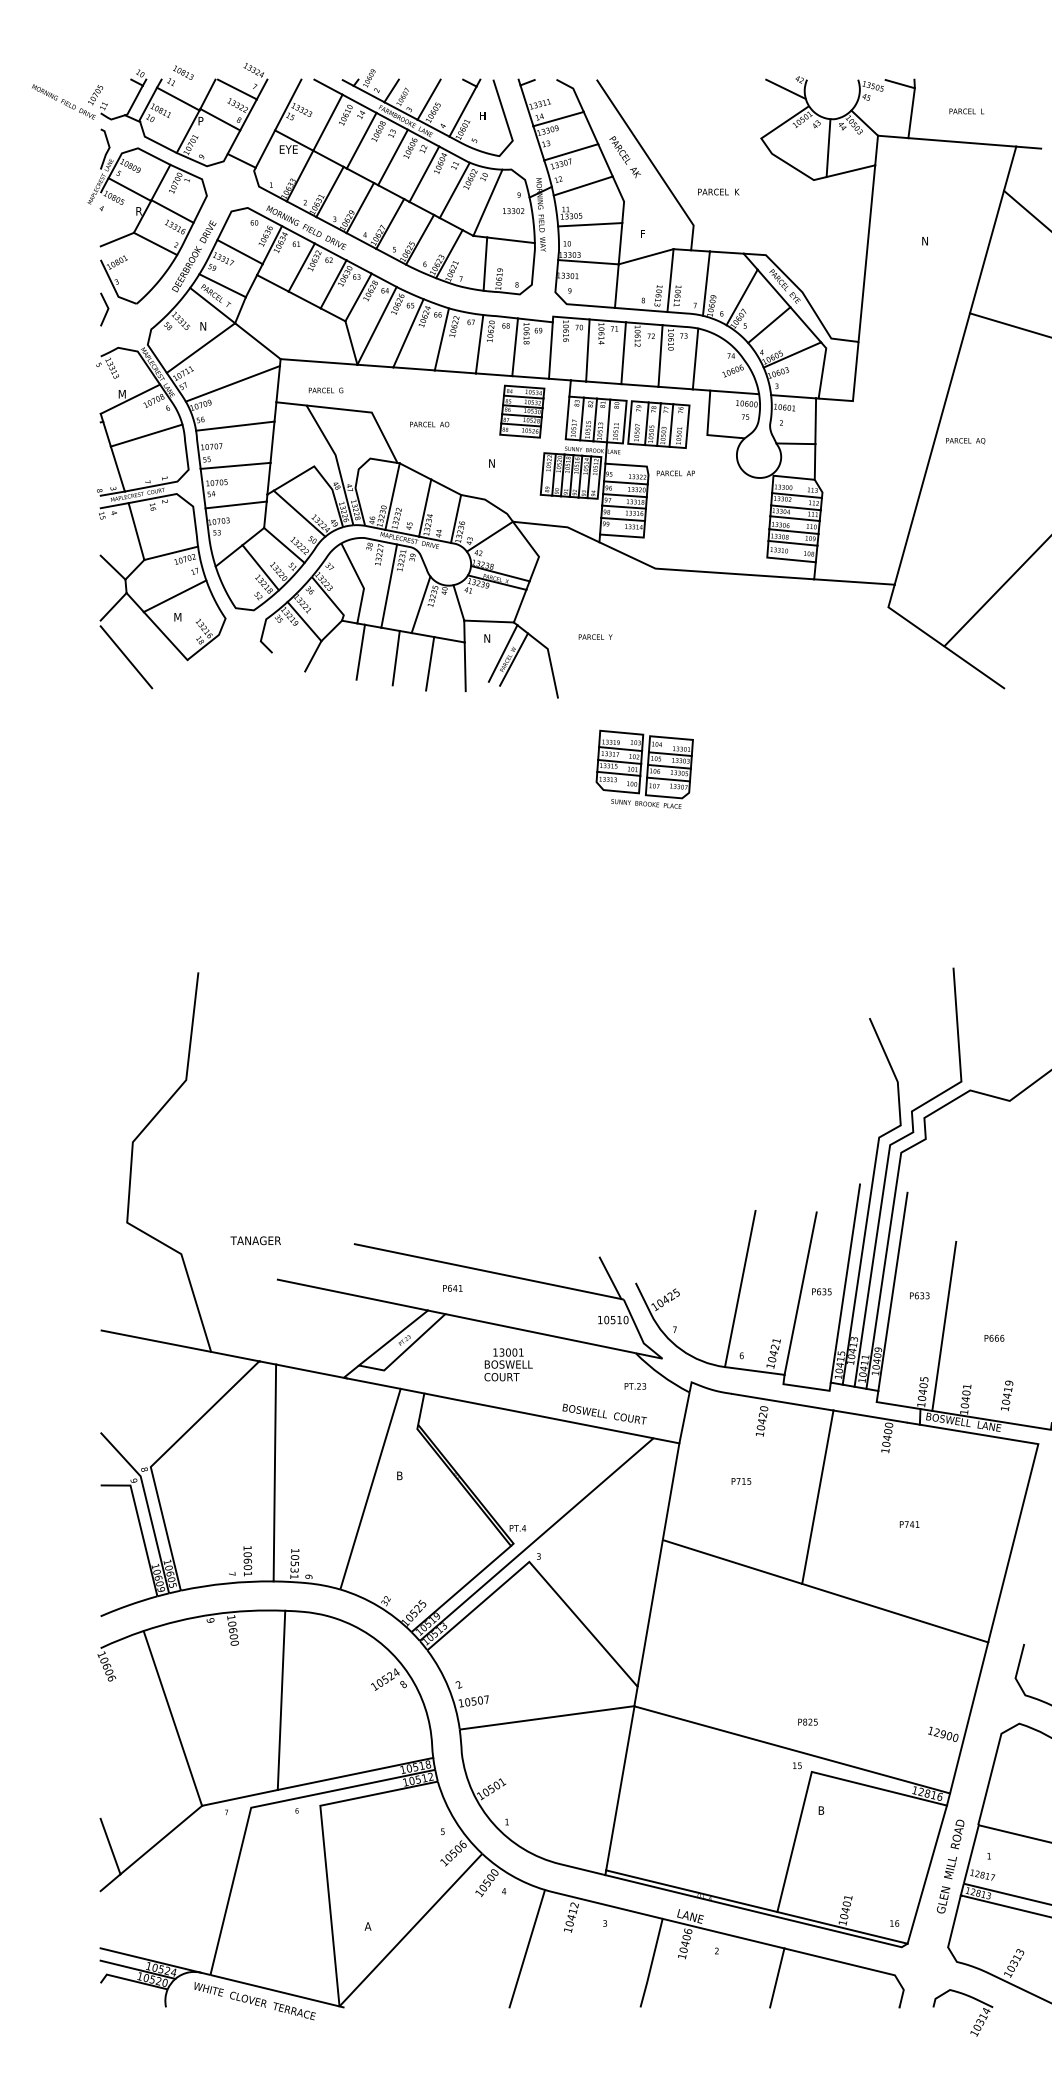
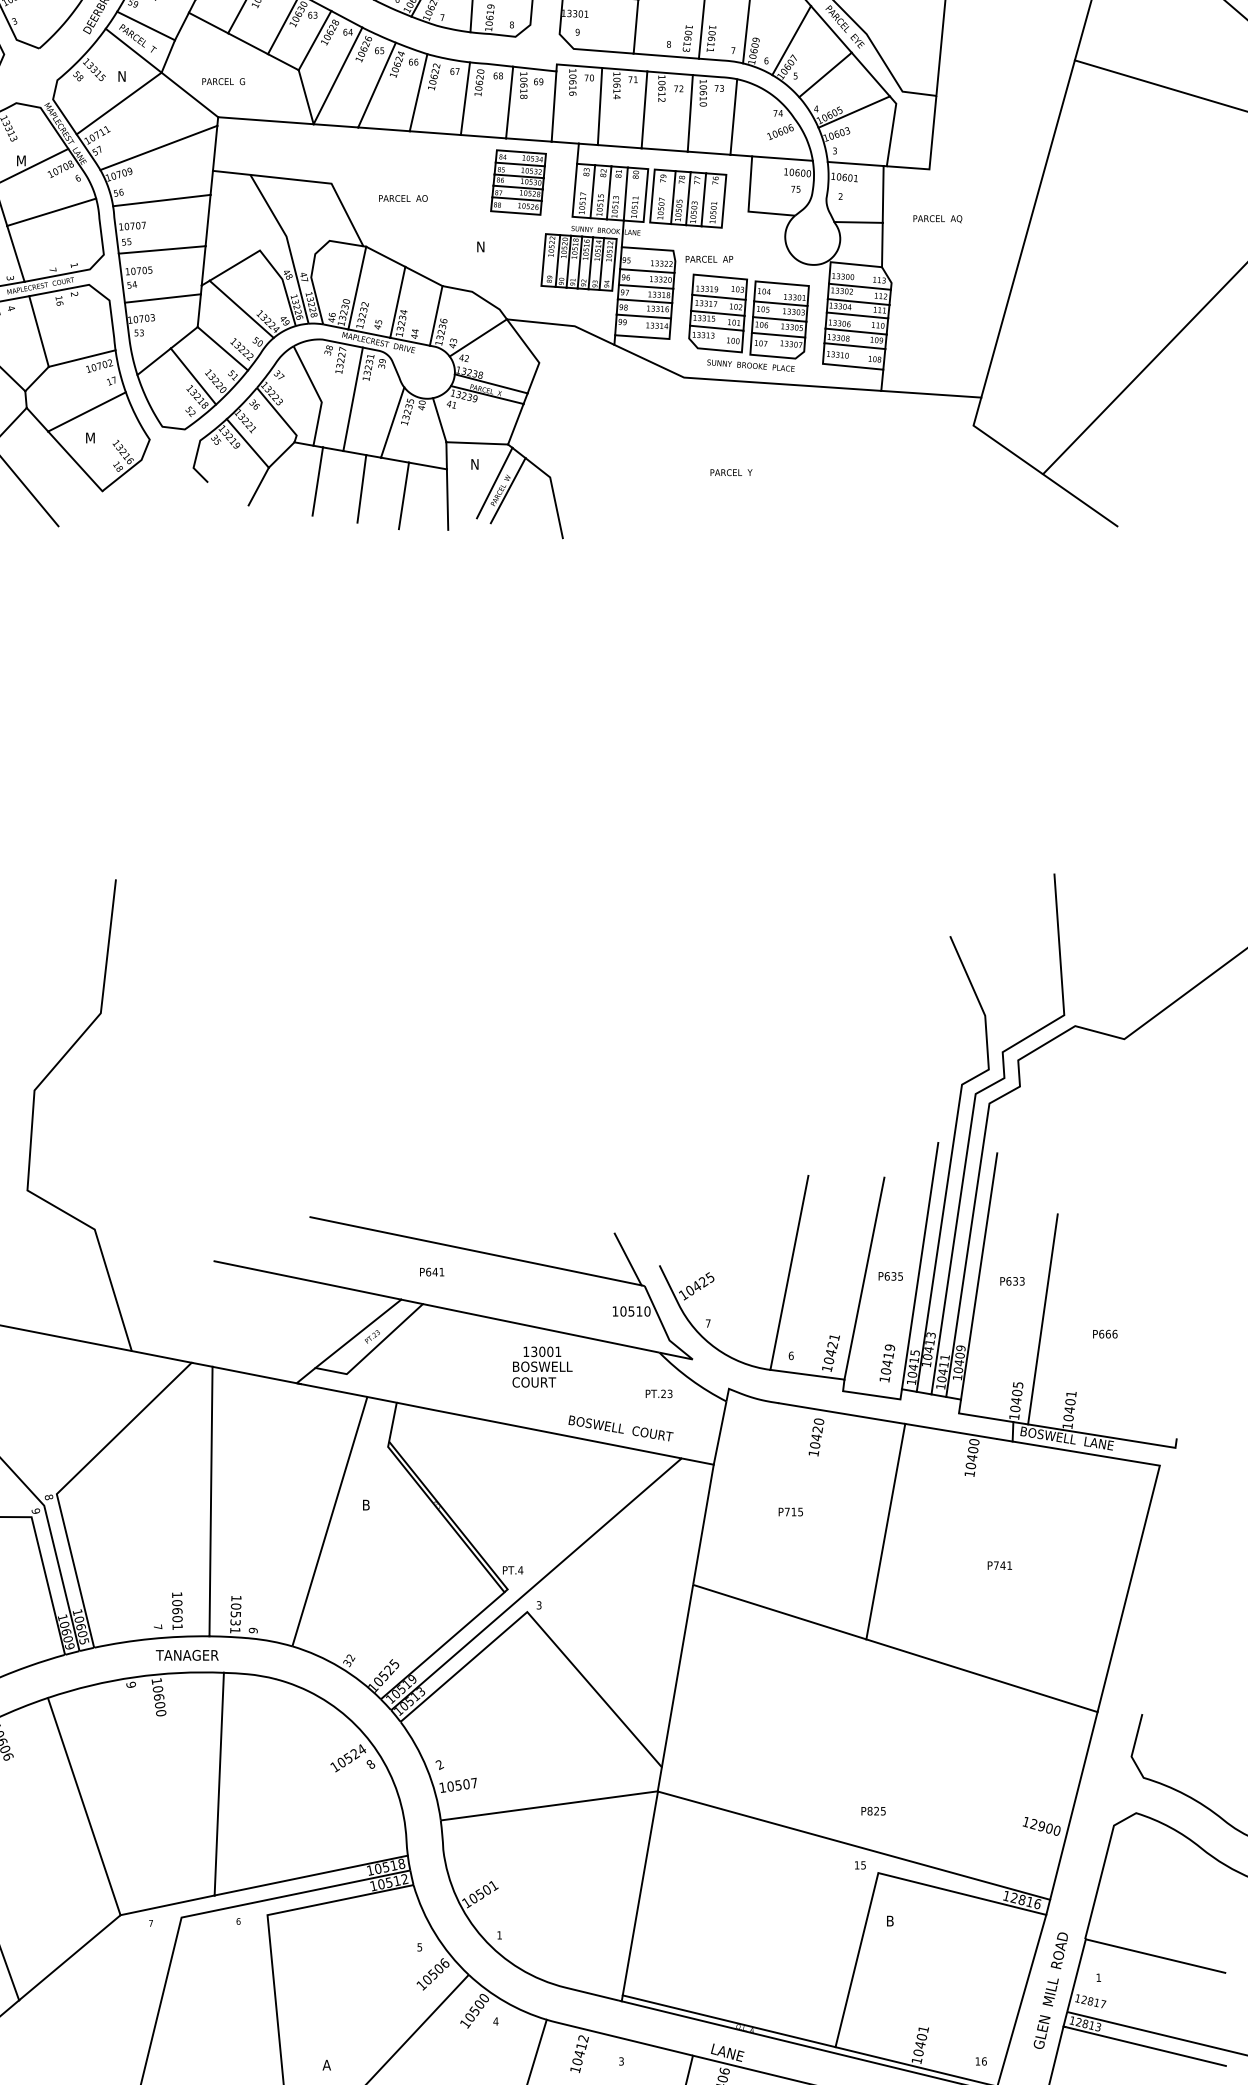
text: (325, 390) -> (222, 81), moved
text: (965, 441) -> (937, 219), moved
text: (595, 636) -> (731, 471), moved
part: (644, 768) -> (748, 321), moved
text: (255, 1240) -> (186, 1655), moved
text: (508, 1364) -> (542, 1366), moved
text: (1007, 1395) -> (887, 1362), moved

